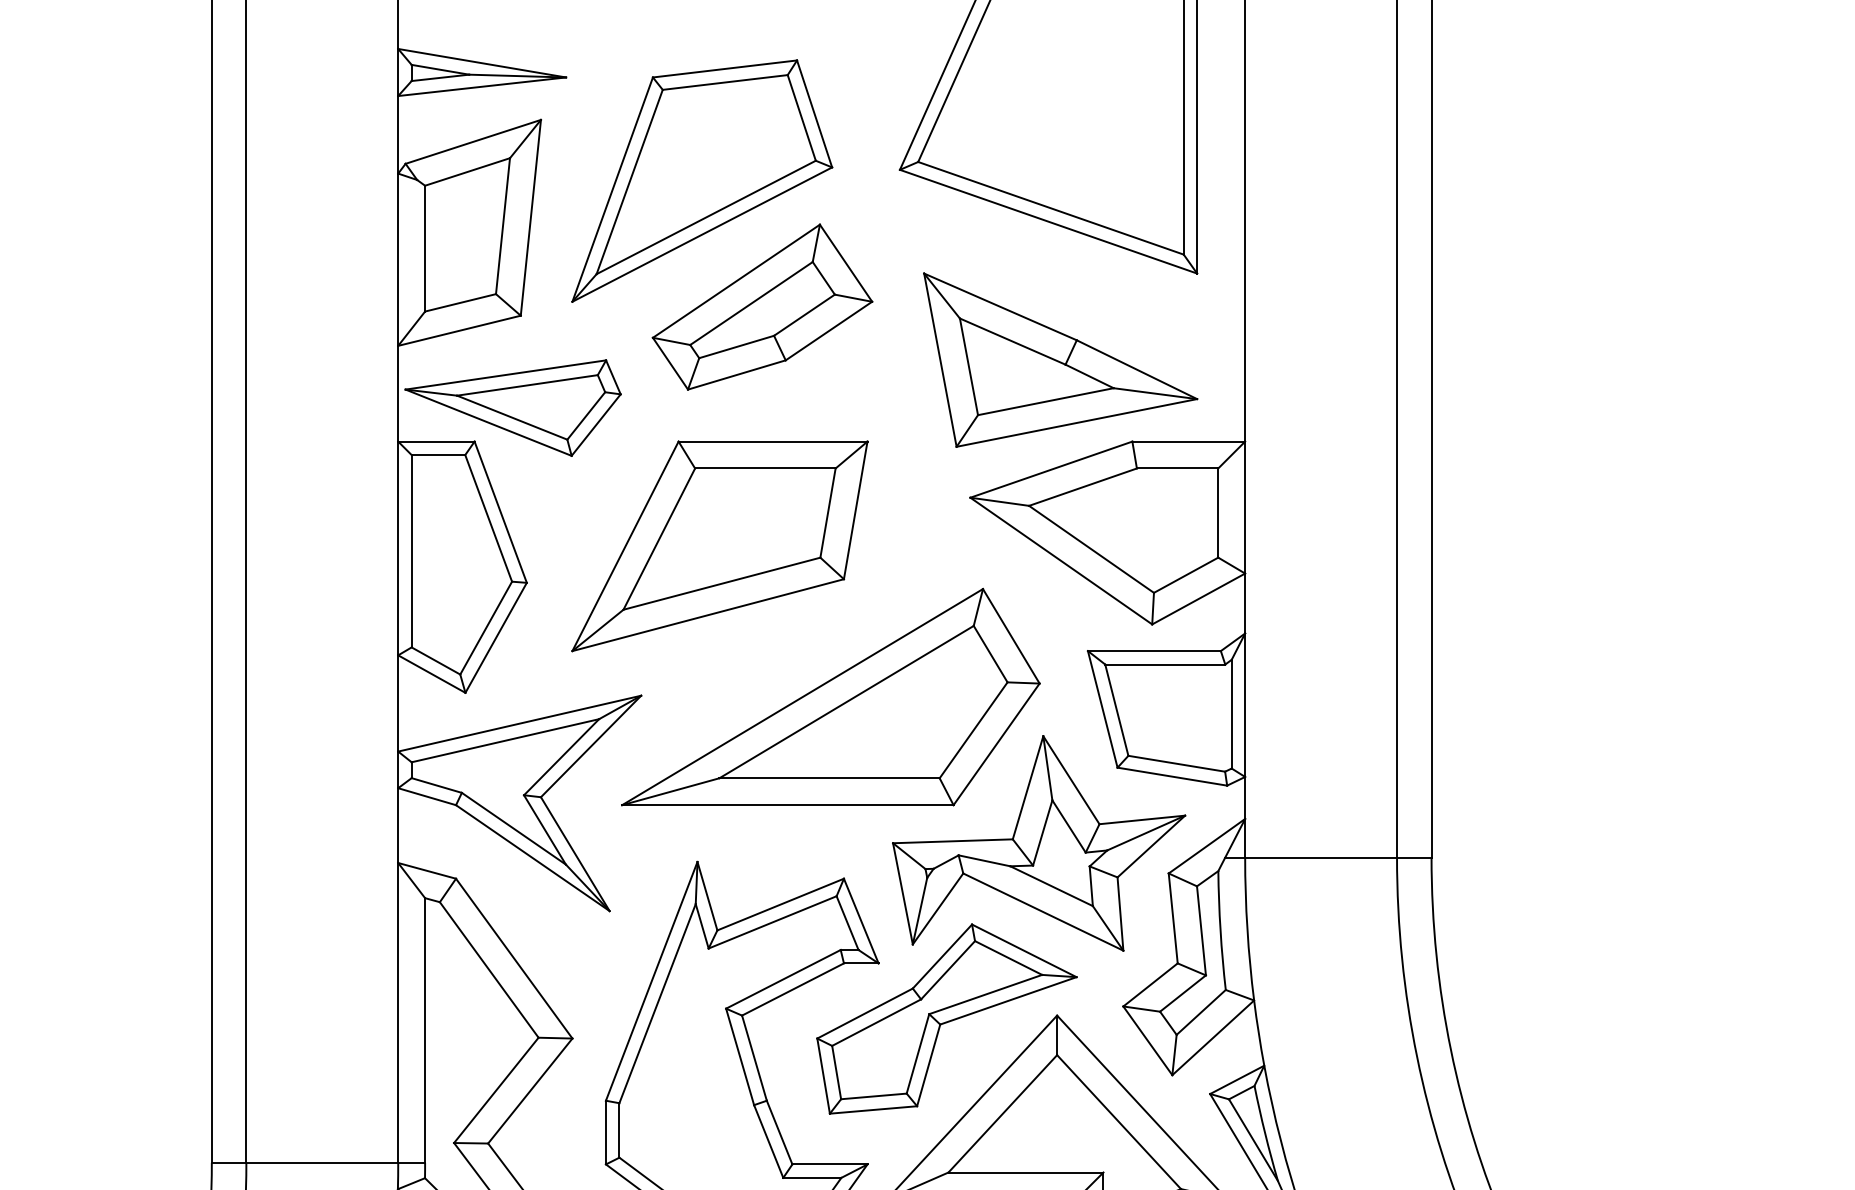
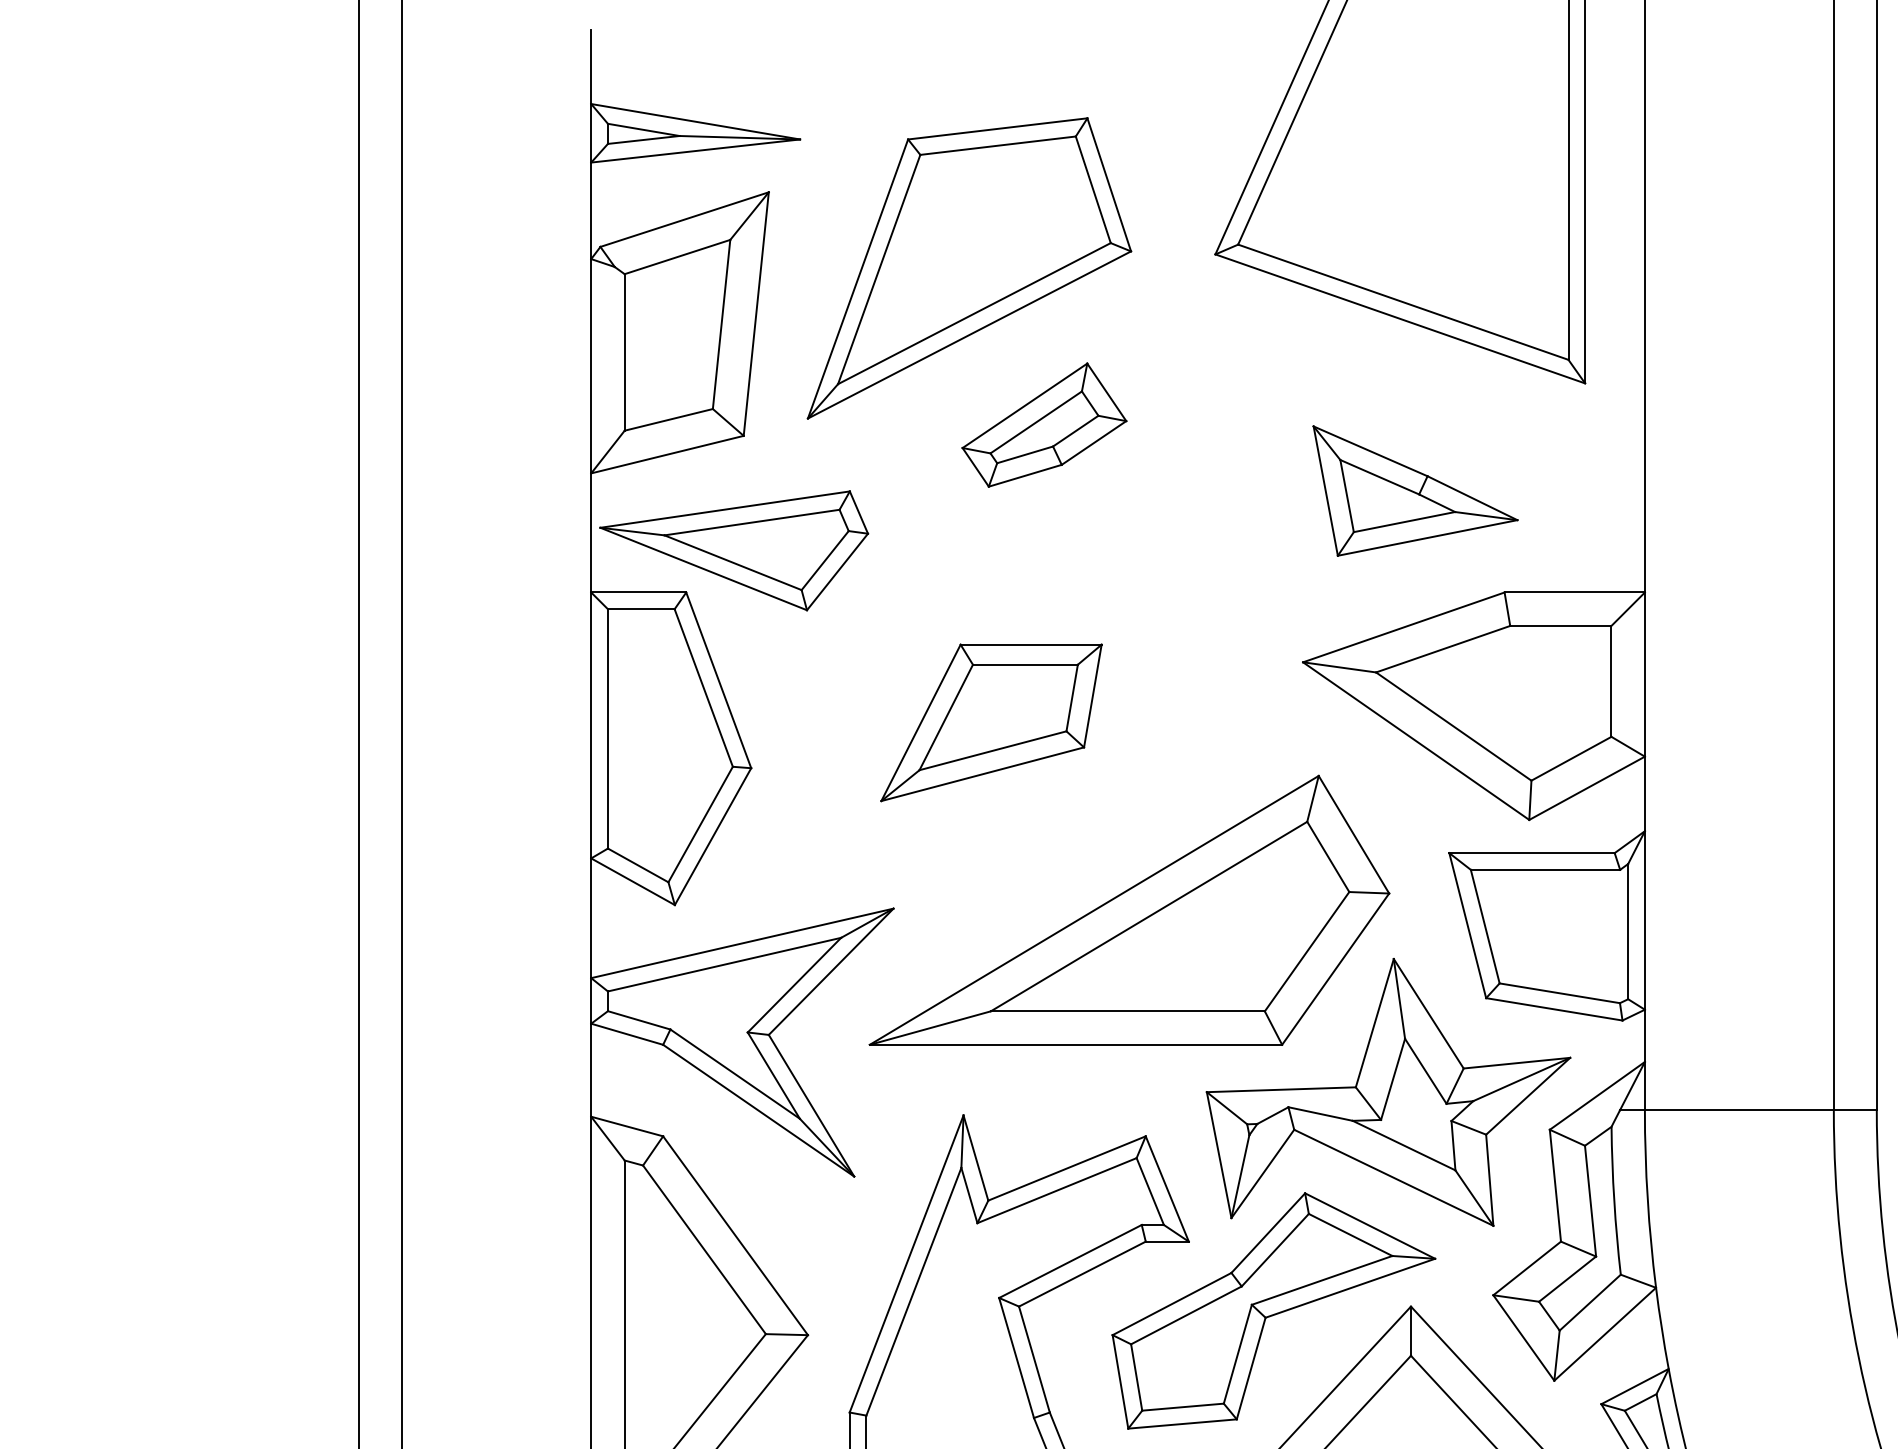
part: (762, 306) -> (1044, 424), size x0.6
part: (1060, 359) -> (1415, 490), size x0.6
part: (719, 546) -> (990, 722), size x0.6

